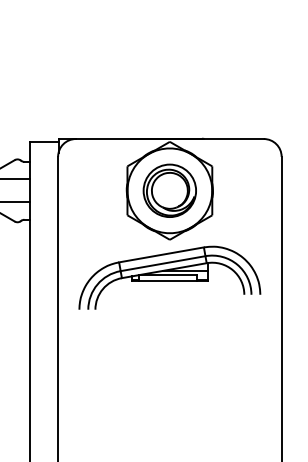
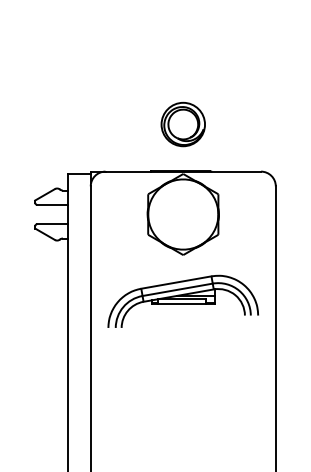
part: (168, 190) -> (182, 124), moved
part: (168, 276) -> (182, 300), moved

